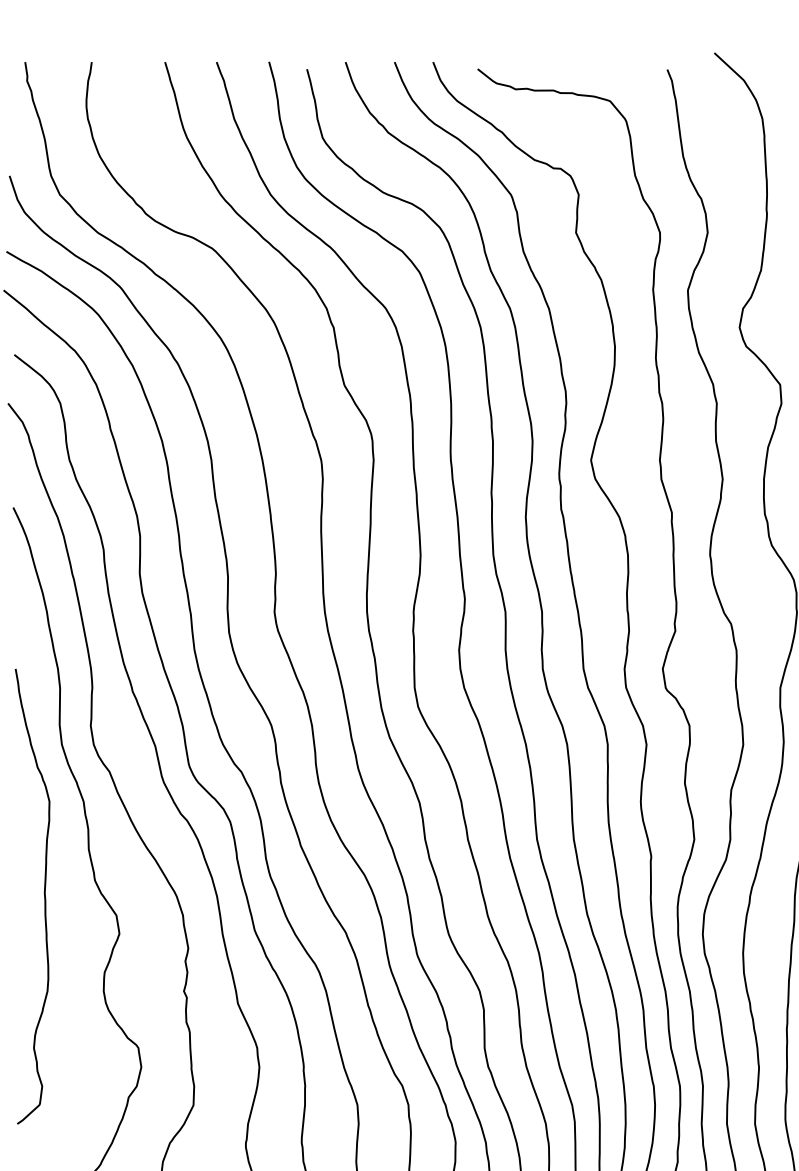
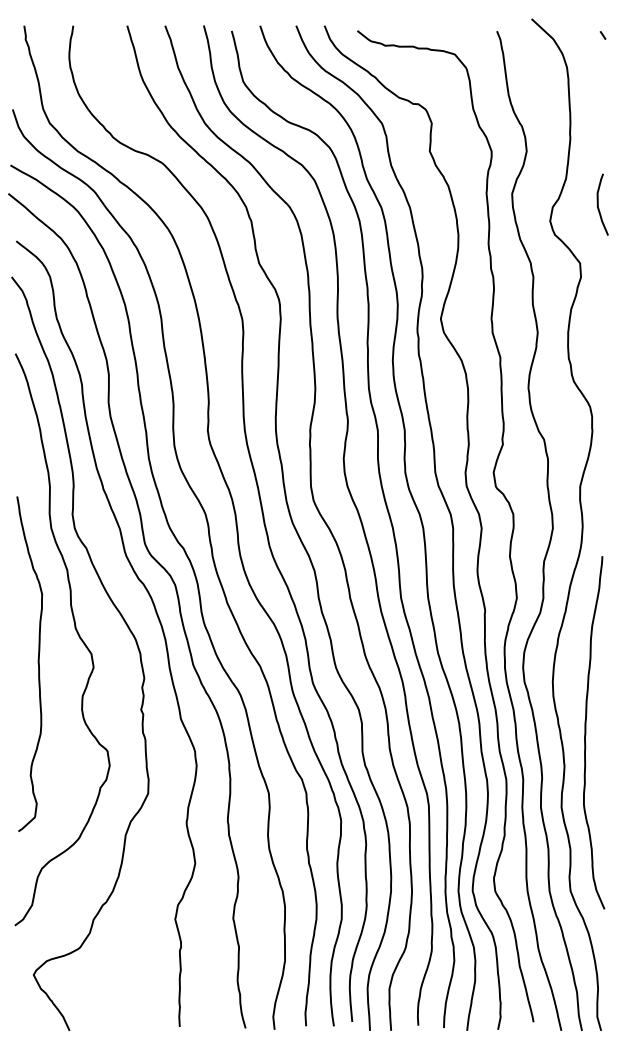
curve: (43, 895) -> (37, 663), moved

